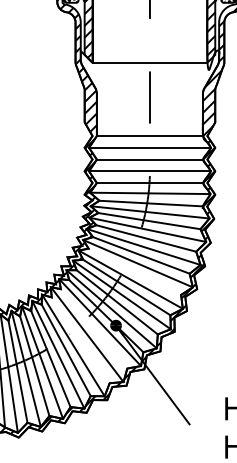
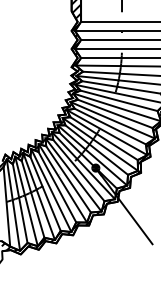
line: (134, 271) -> (110, 126), added
line: (93, 328) -> (78, 170), added
line: (80, 340) -> (68, 179), added

